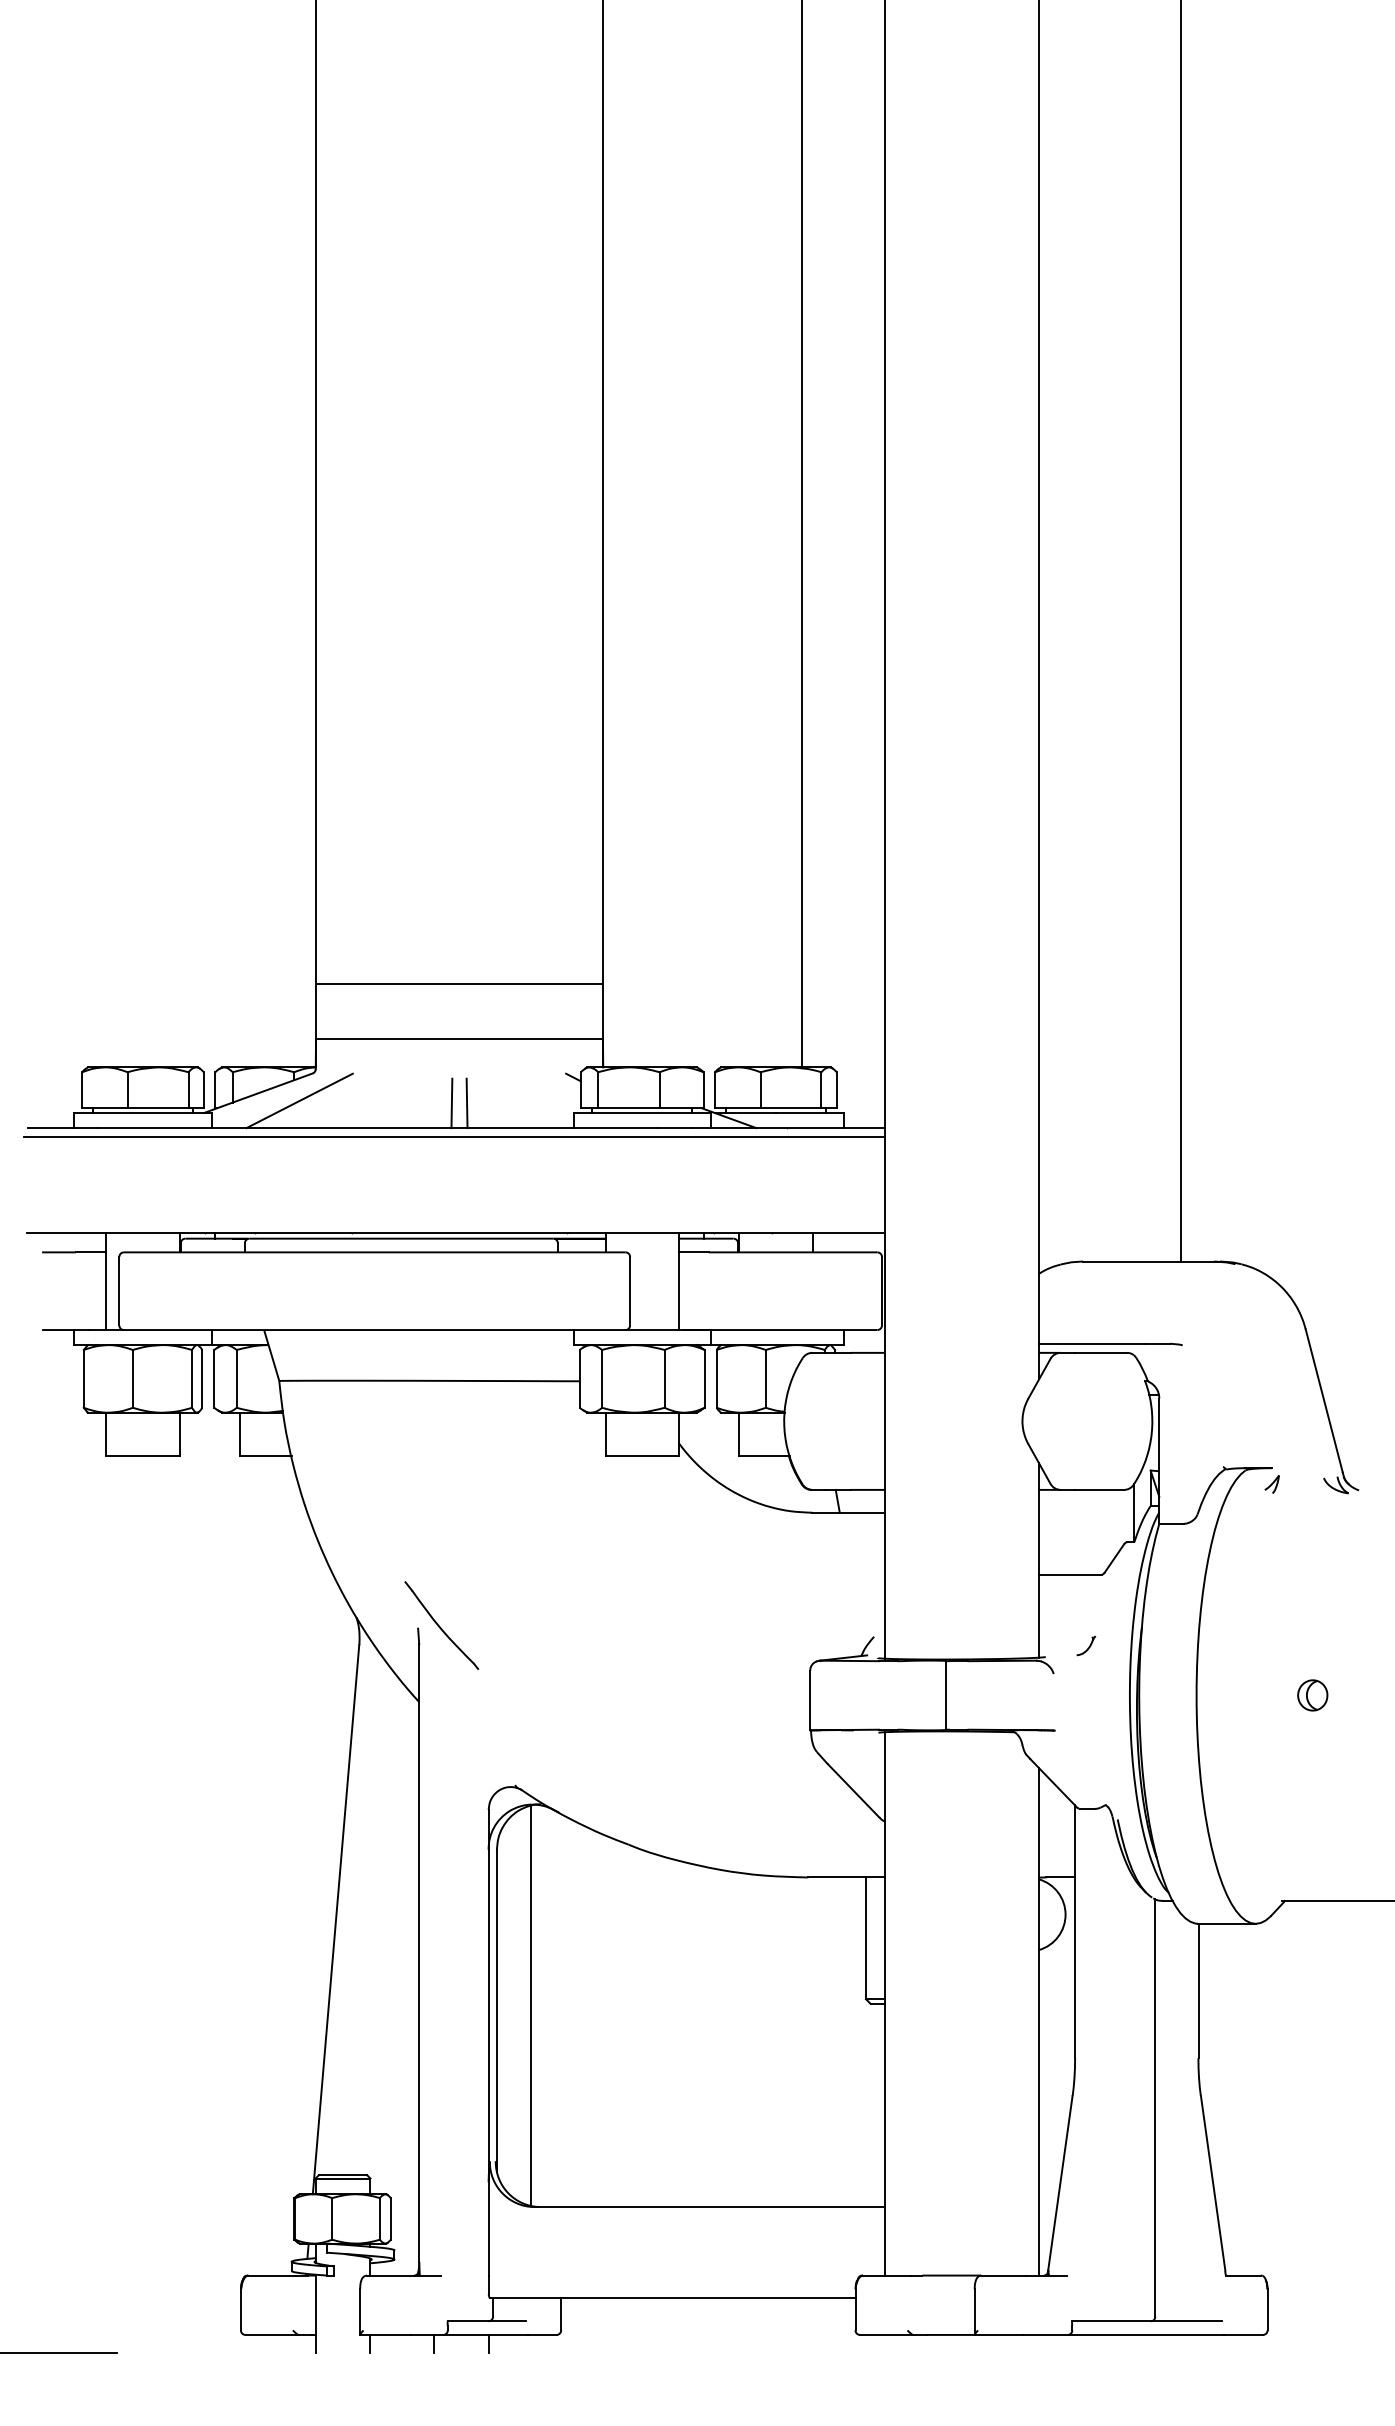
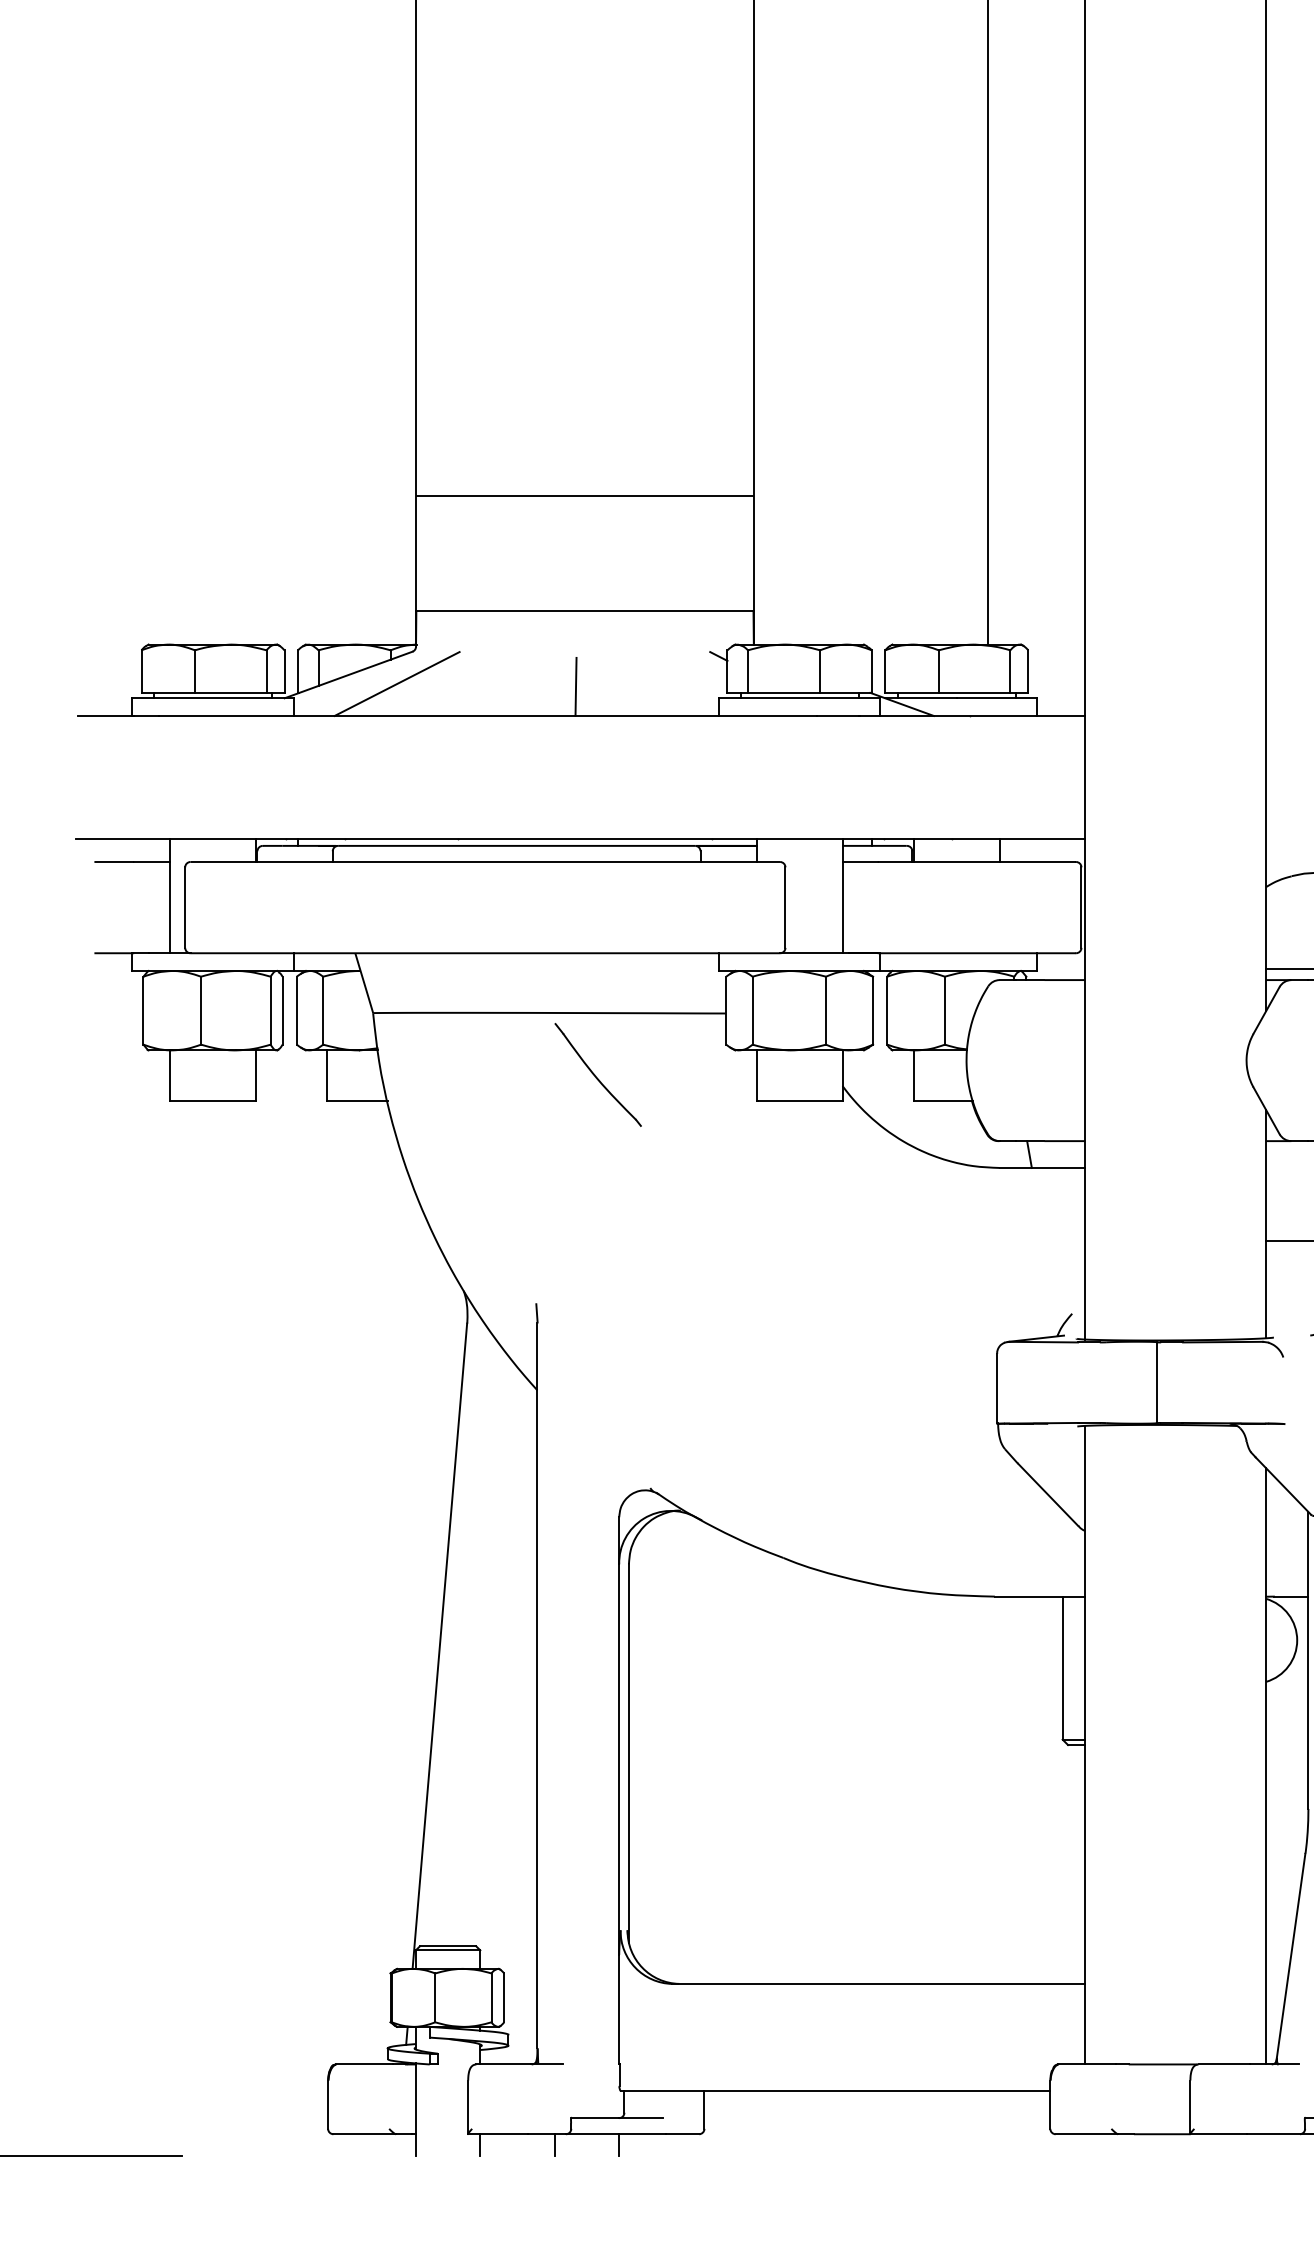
line: (459, 983) -> (584, 495), moved
line: (466, 1103) -> (593, 687), removed
line: (454, 1137) -> (579, 726), removed
part: (441, 1625) -> (597, 1074), moved
line: (530, 2005) -> (668, 1747), removed

